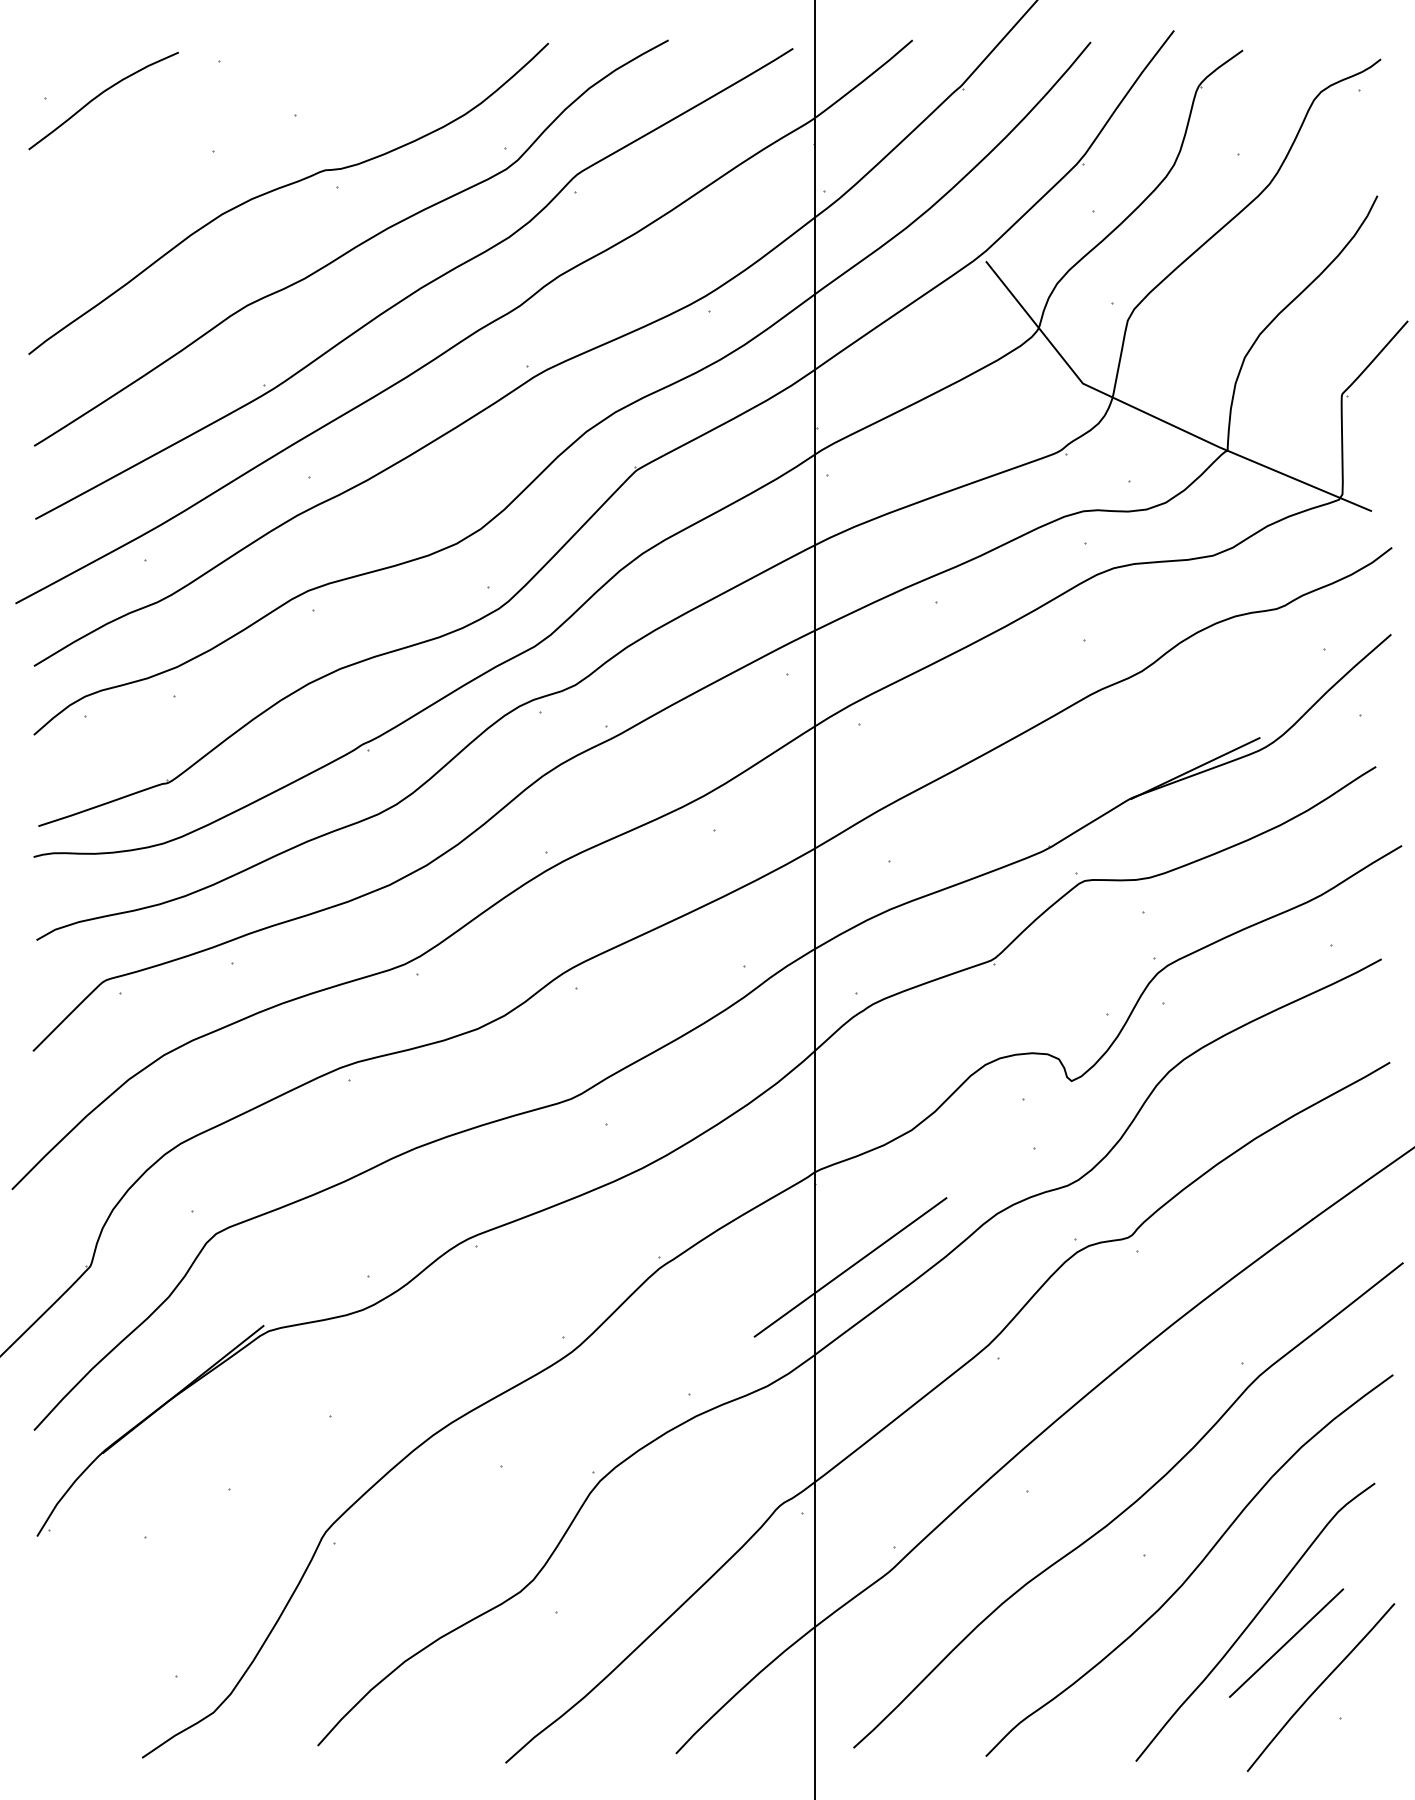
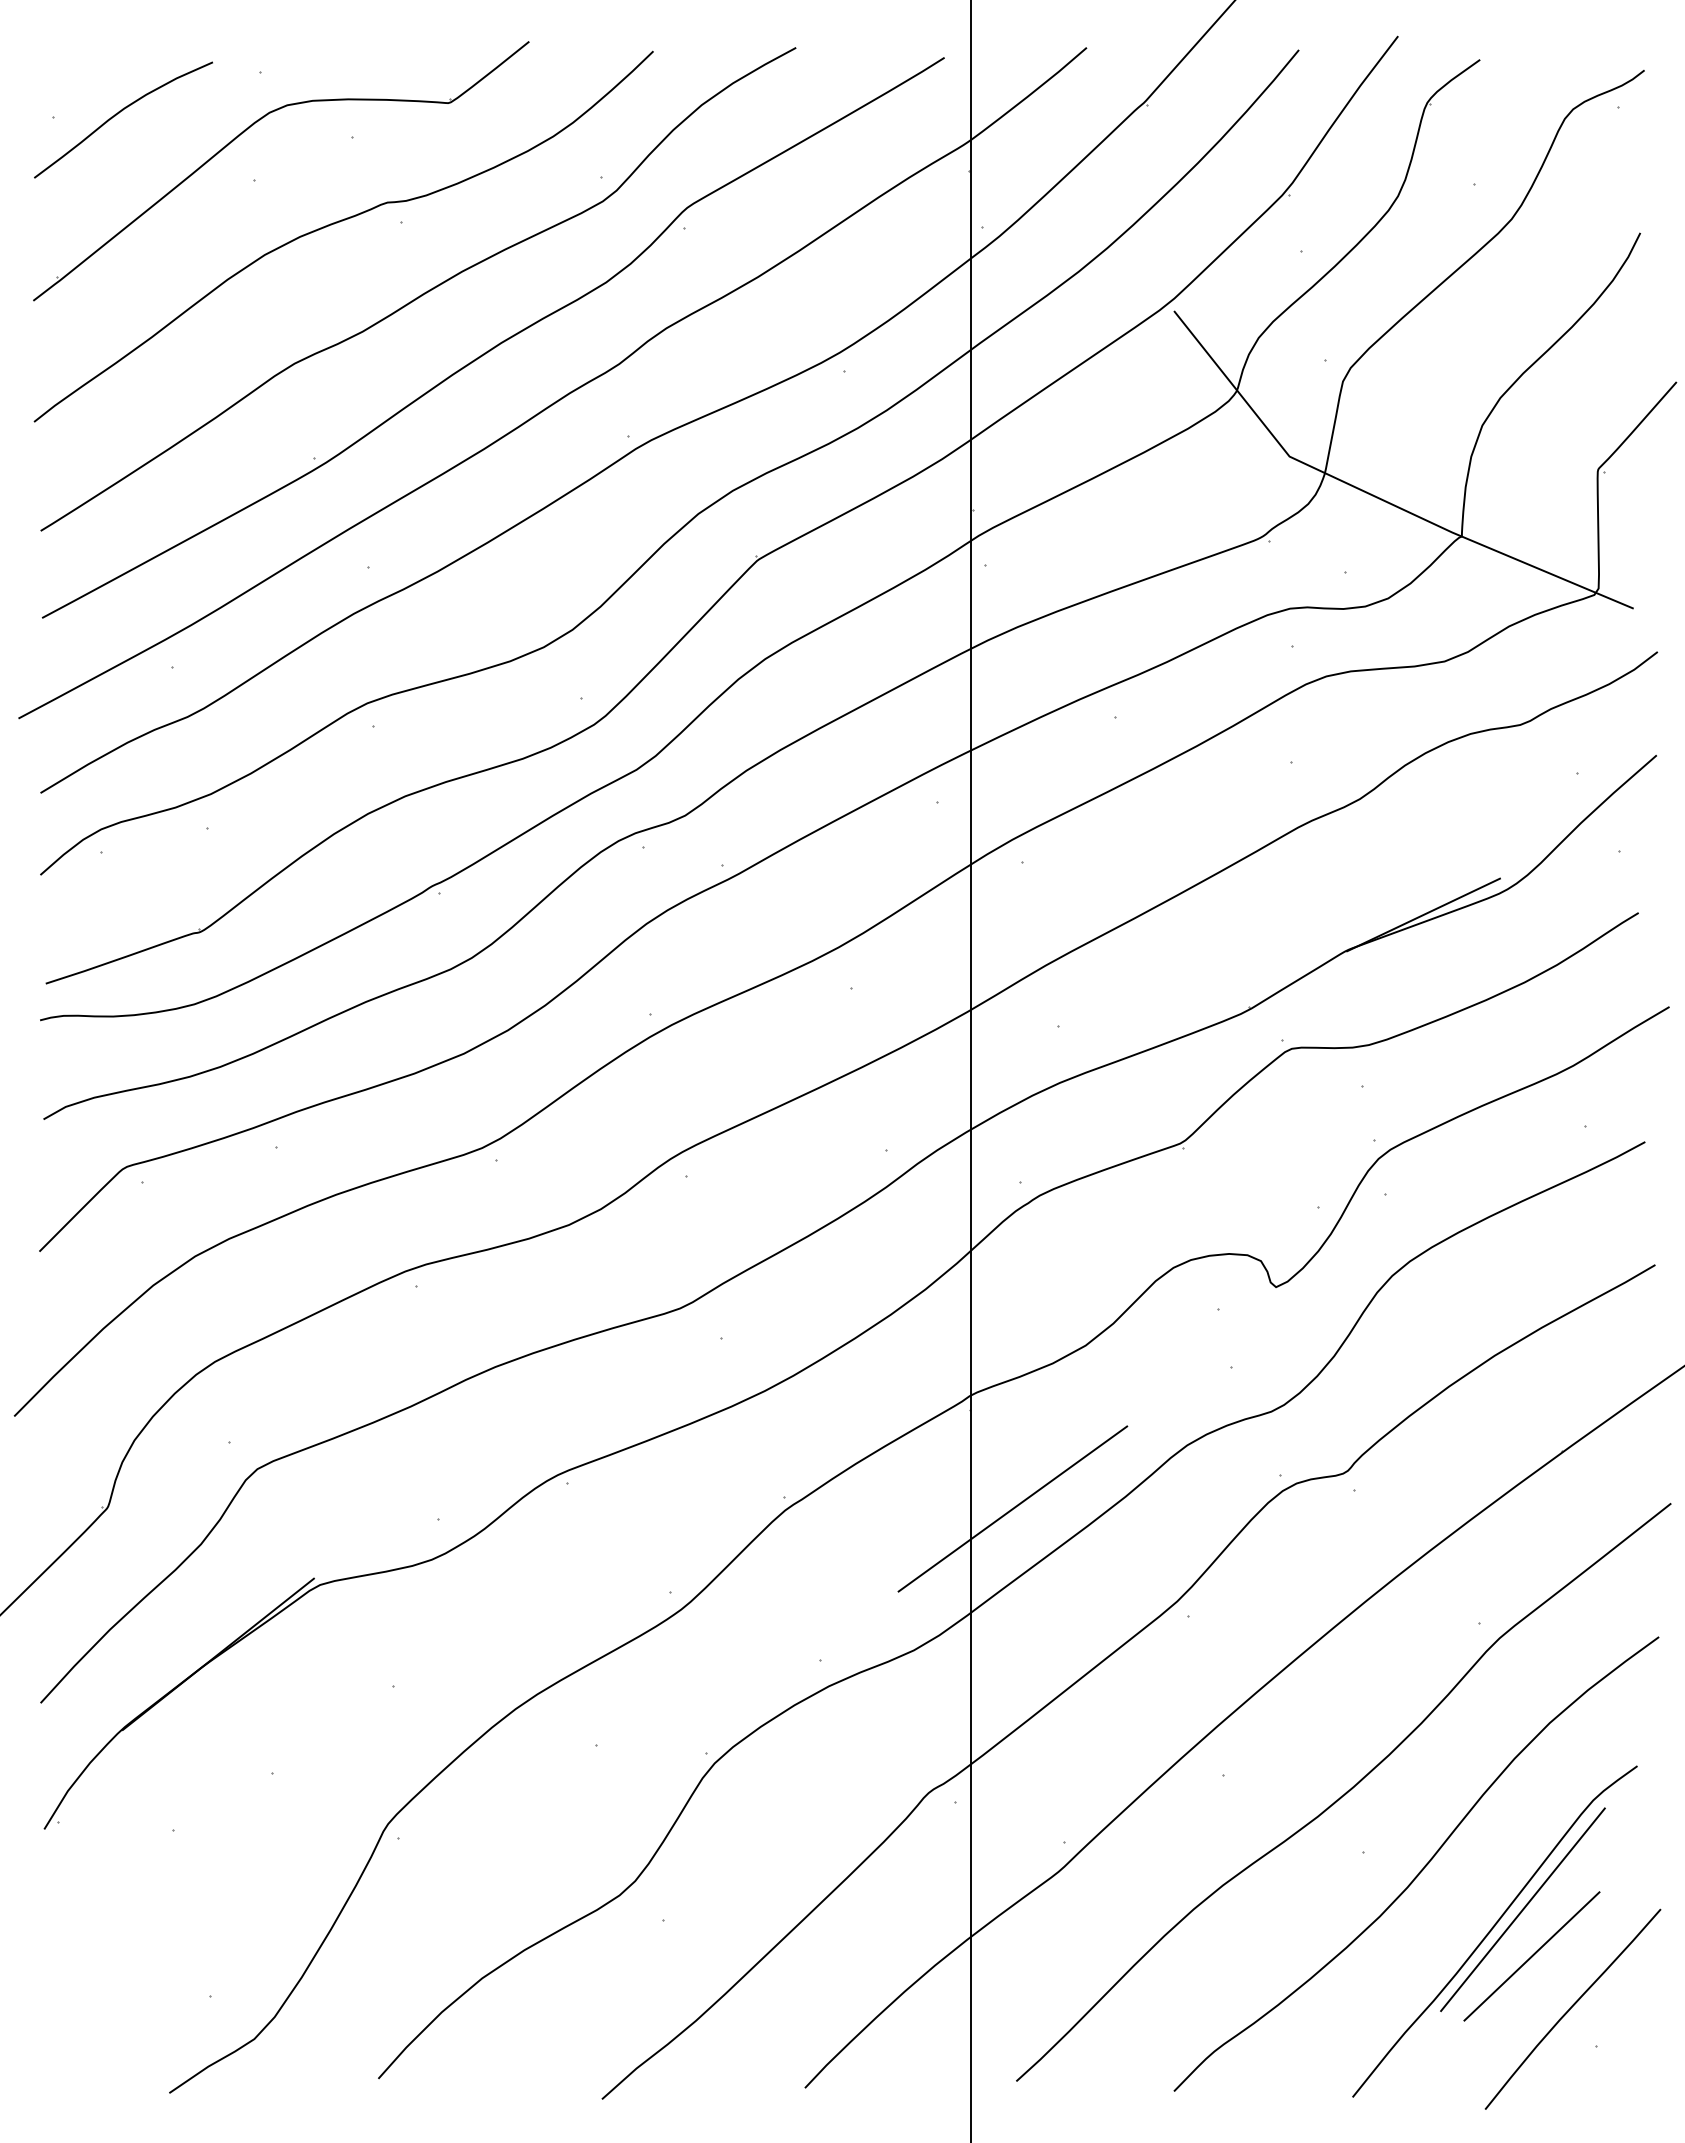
part: (208, 108) -> (248, 129), added
line: (1278, 1603) -> (1522, 1909), added

